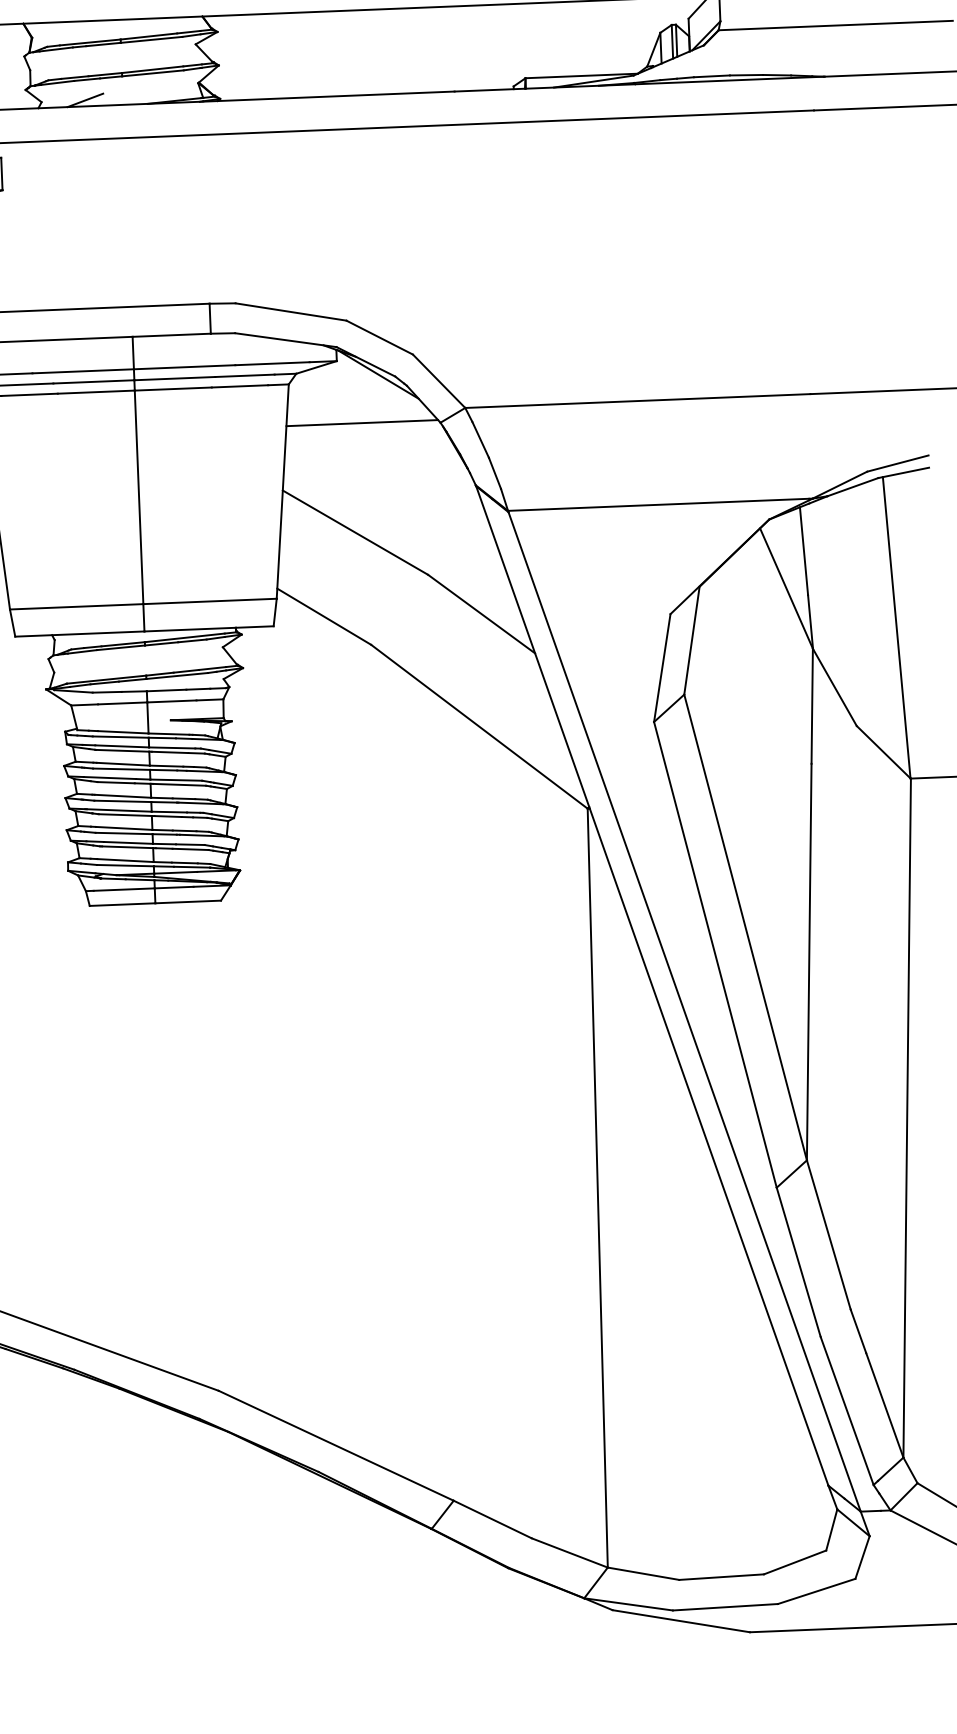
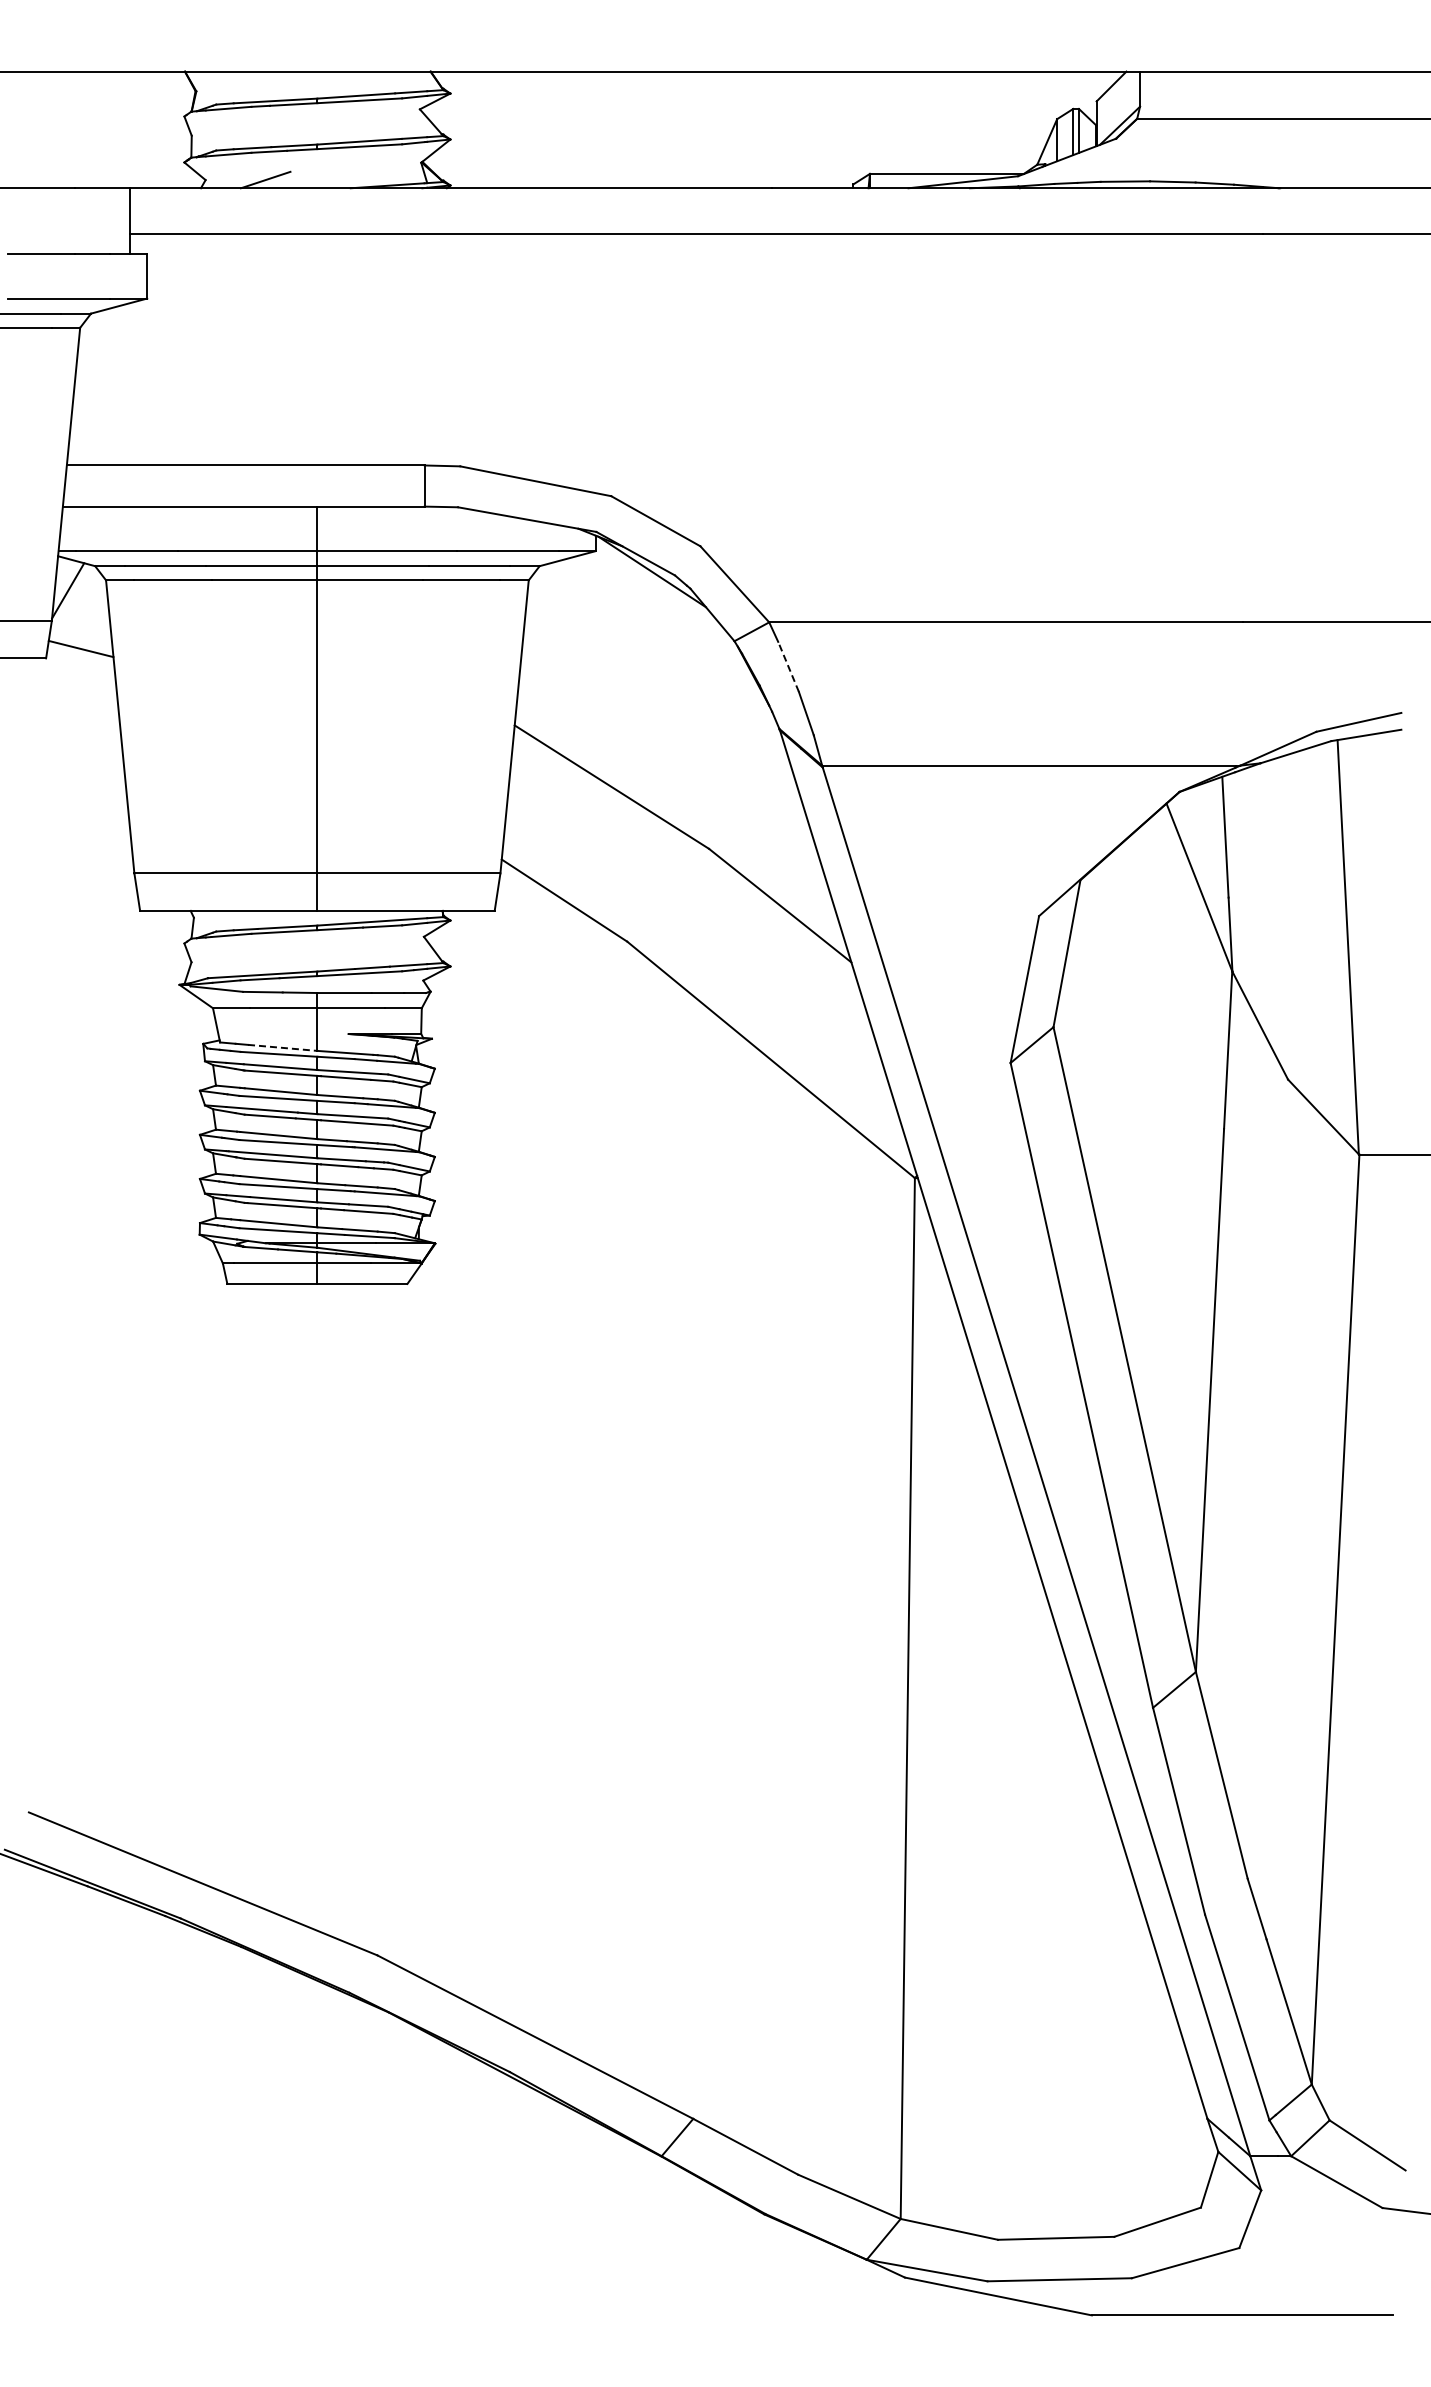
line: (362, 423) -> (627, 637), removed
line: (480, 439) -> (788, 666), solid -> dashed
line: (123, 732) -> (282, 1047), solid -> dashed

